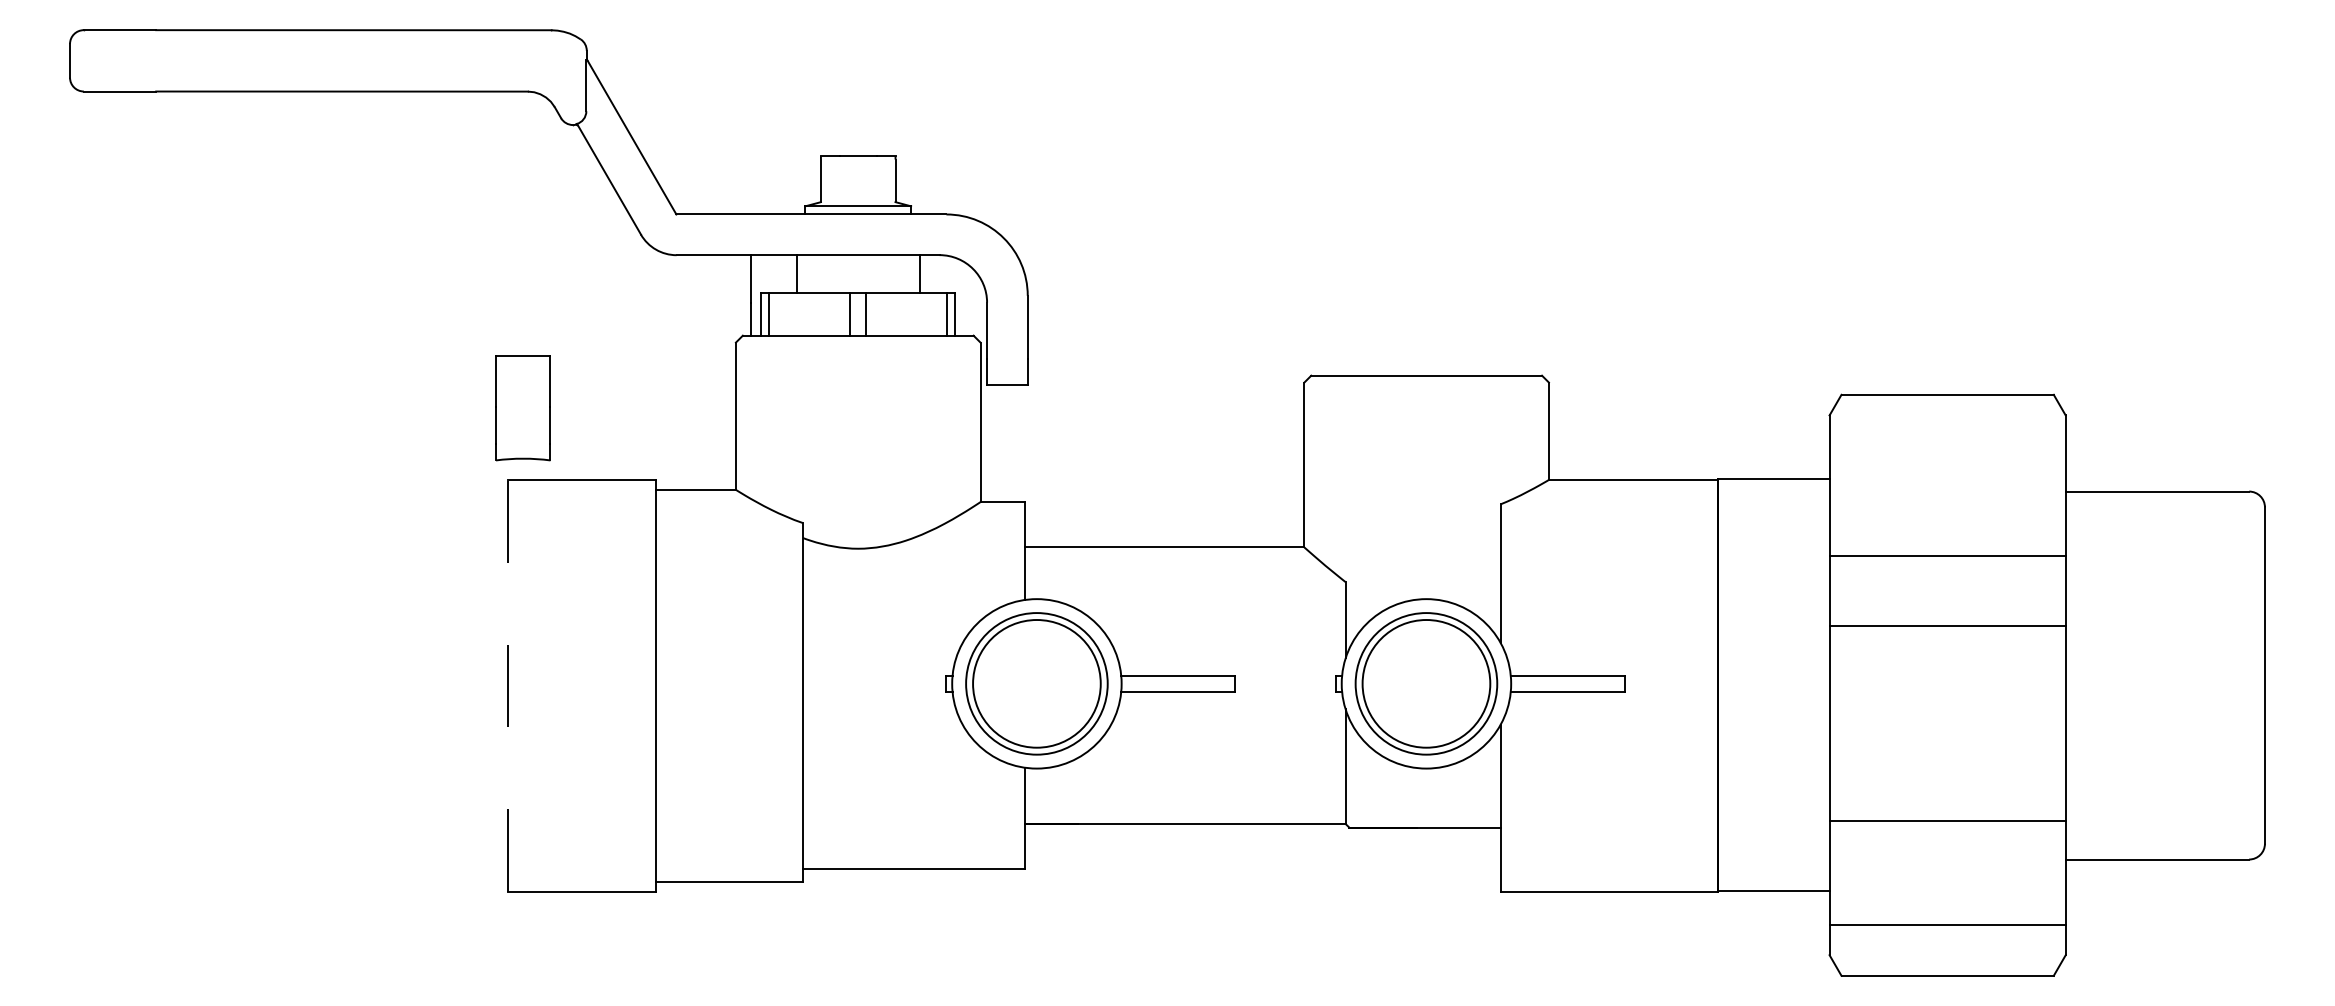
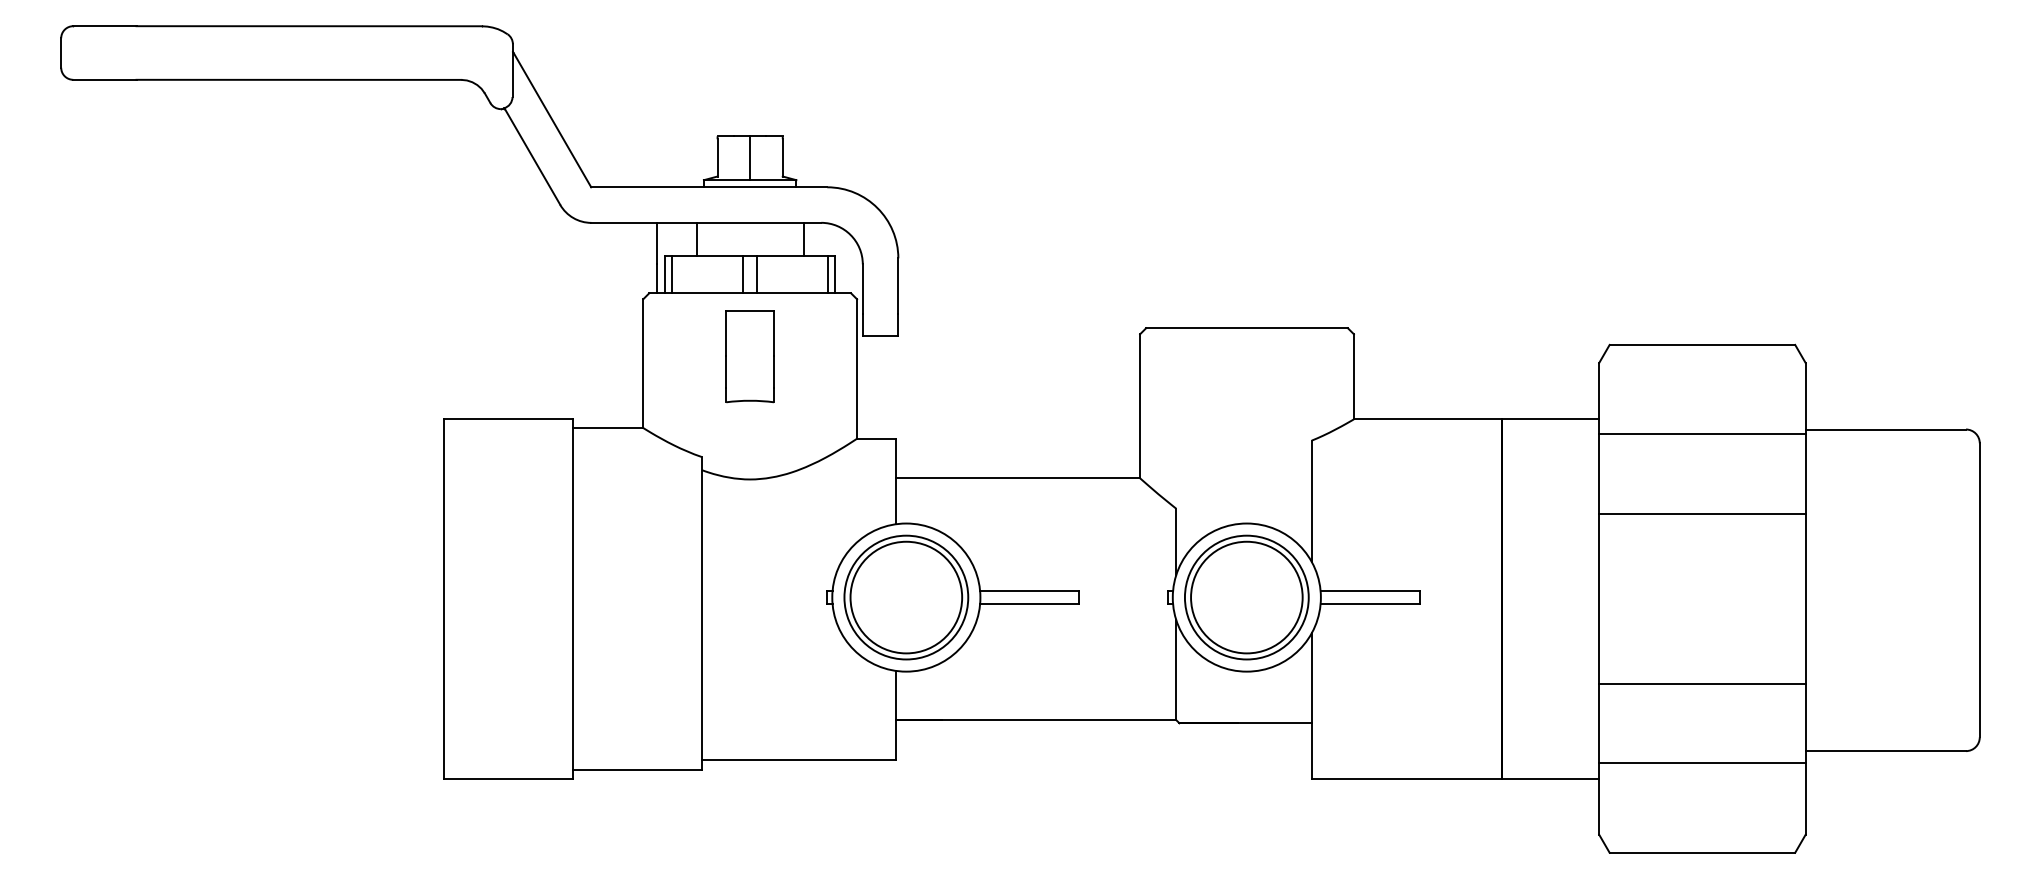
line: (858, 181) -> (750, 158), added
part: (522, 408) -> (749, 356), moved
line: (1947, 556) -> (1702, 434), moved
line: (1947, 625) -> (1702, 513), moved
line: (507, 685) -> (443, 599), dashed -> solid
line: (1947, 820) -> (1702, 683), moved
line: (1947, 925) -> (1702, 763), moved

